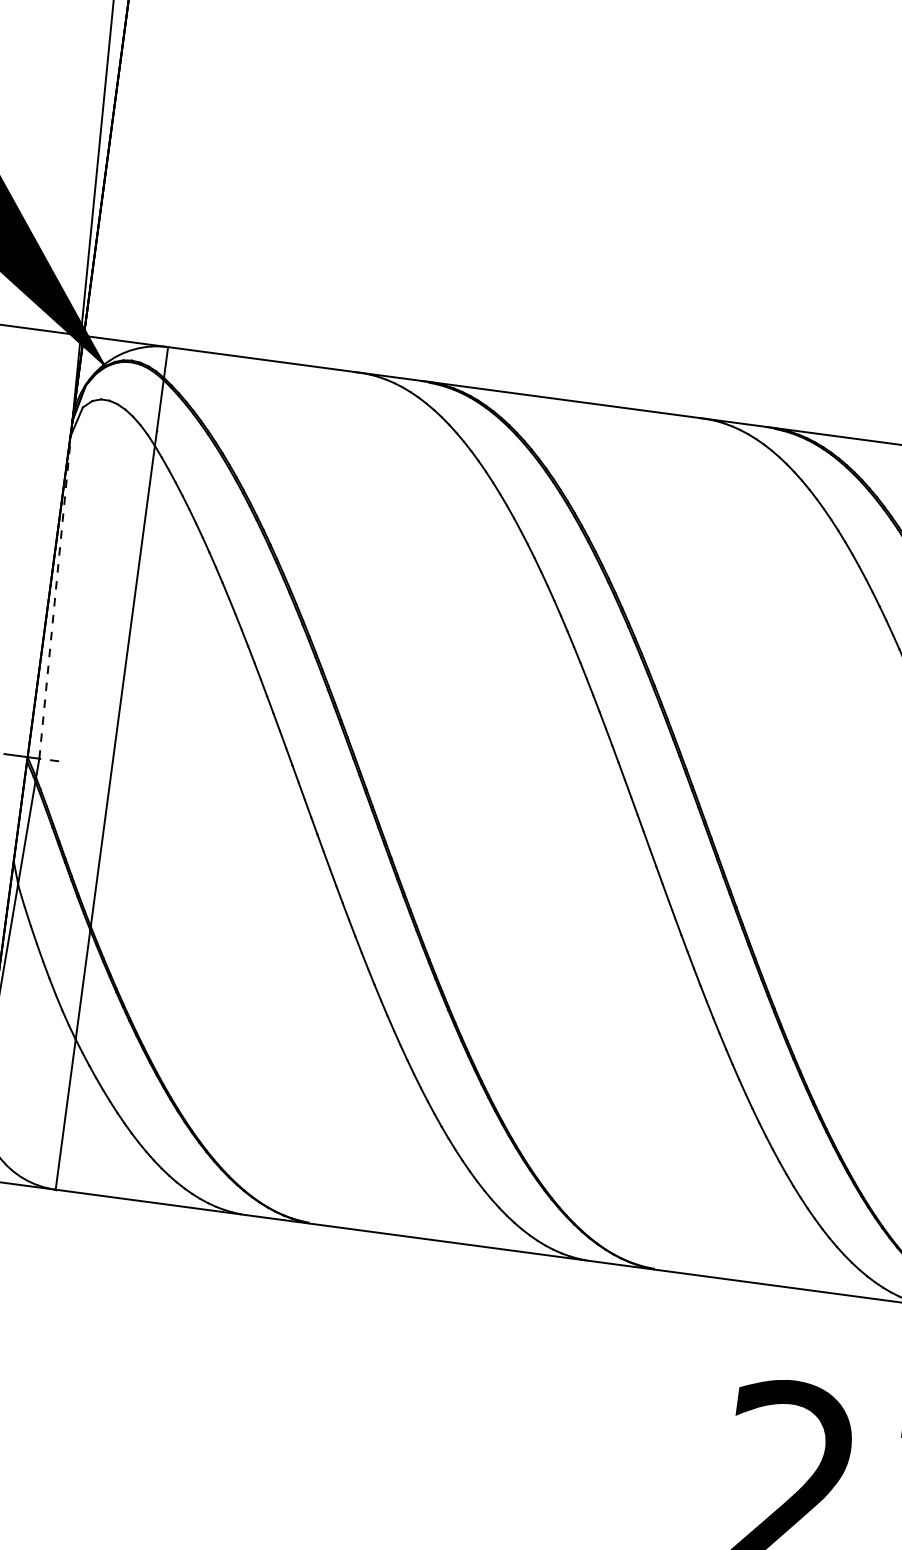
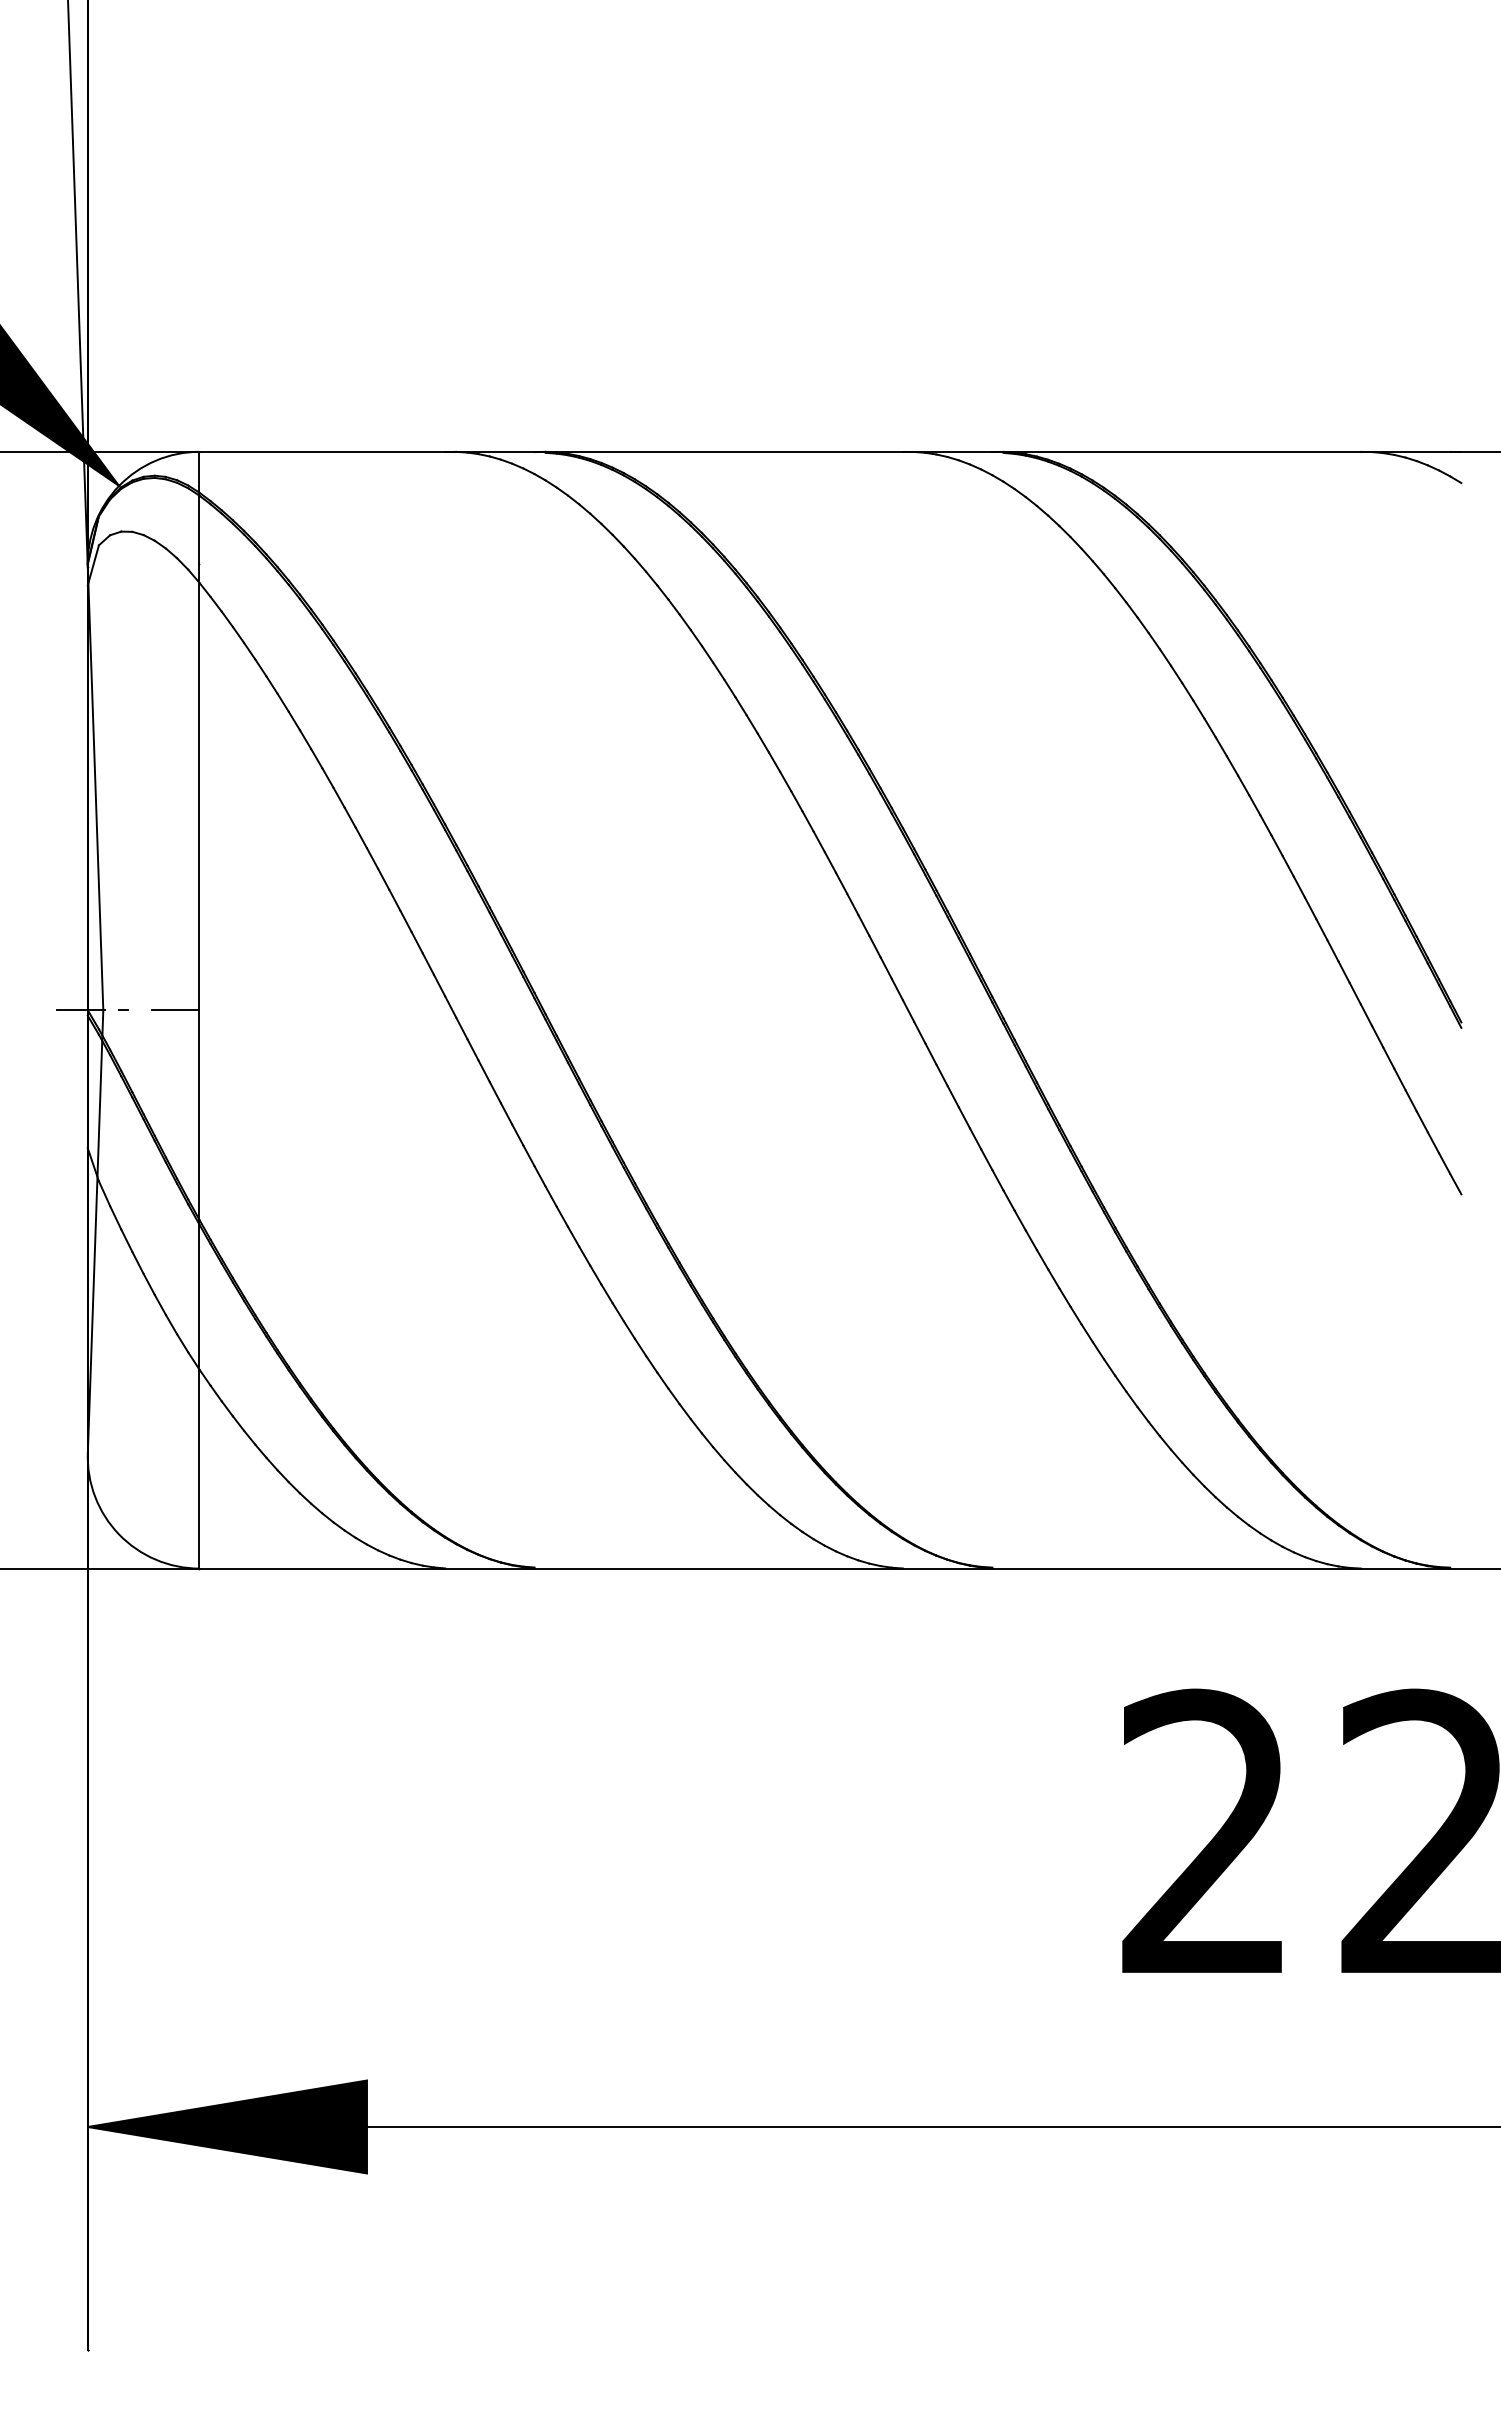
line: (55, 590) -> (95, 788), dashed -> solid
line: (93, 766) -> (175, 1010), added

